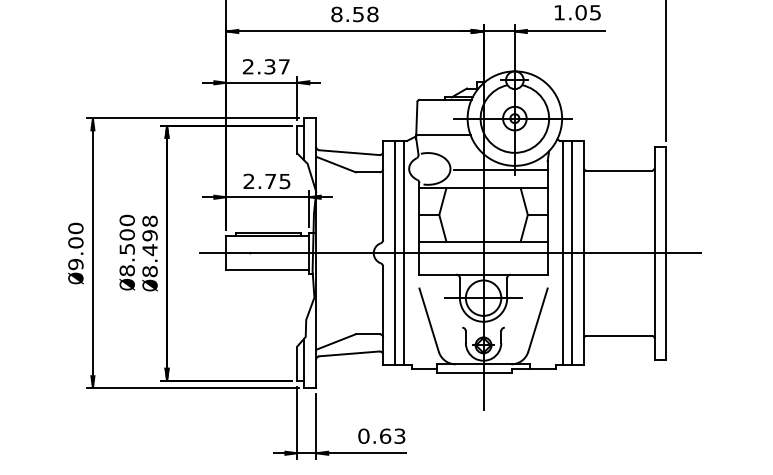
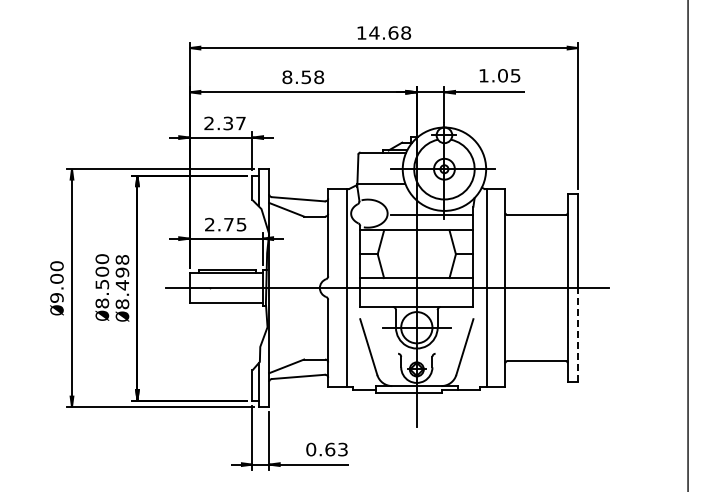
line: (394, 253) -> (338, 288), removed
line: (572, 253) -> (495, 288), removed
line: (666, 306) -> (578, 335), solid -> dashed

